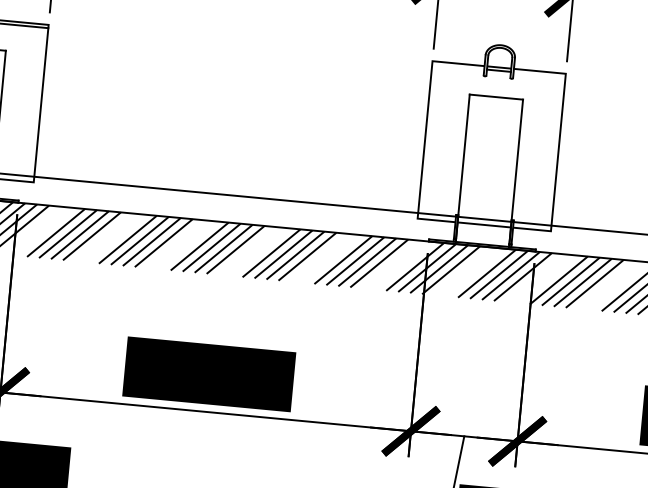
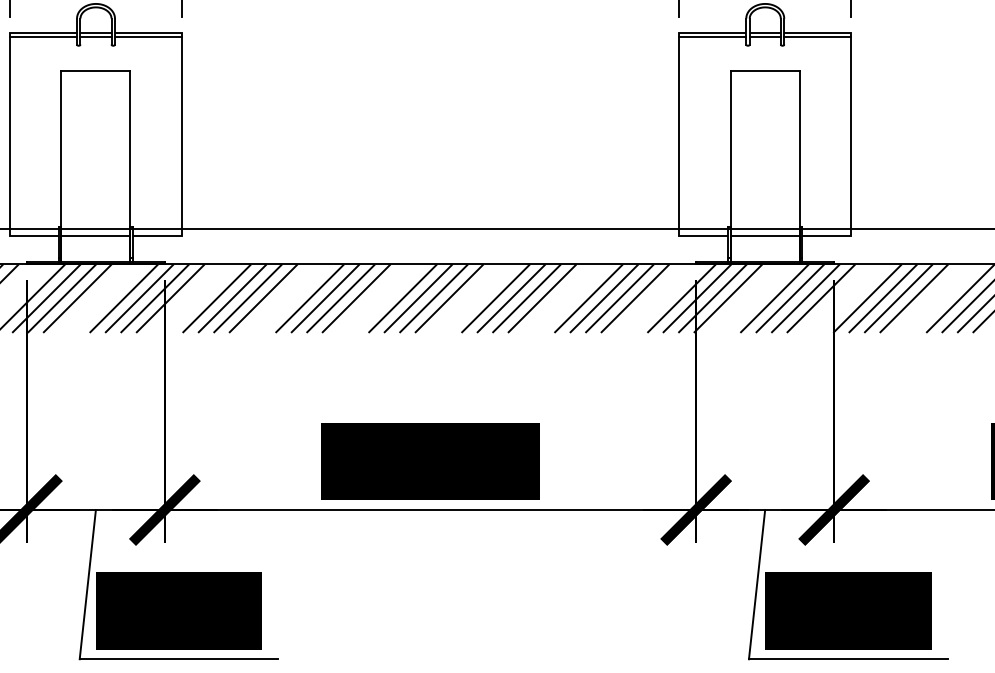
line: (458, 66) -> (712, 36), added
line: (539, 74) -> (817, 36), added

